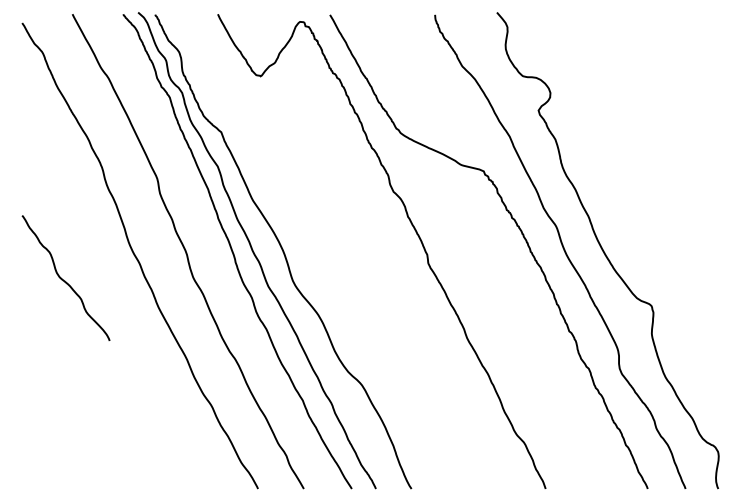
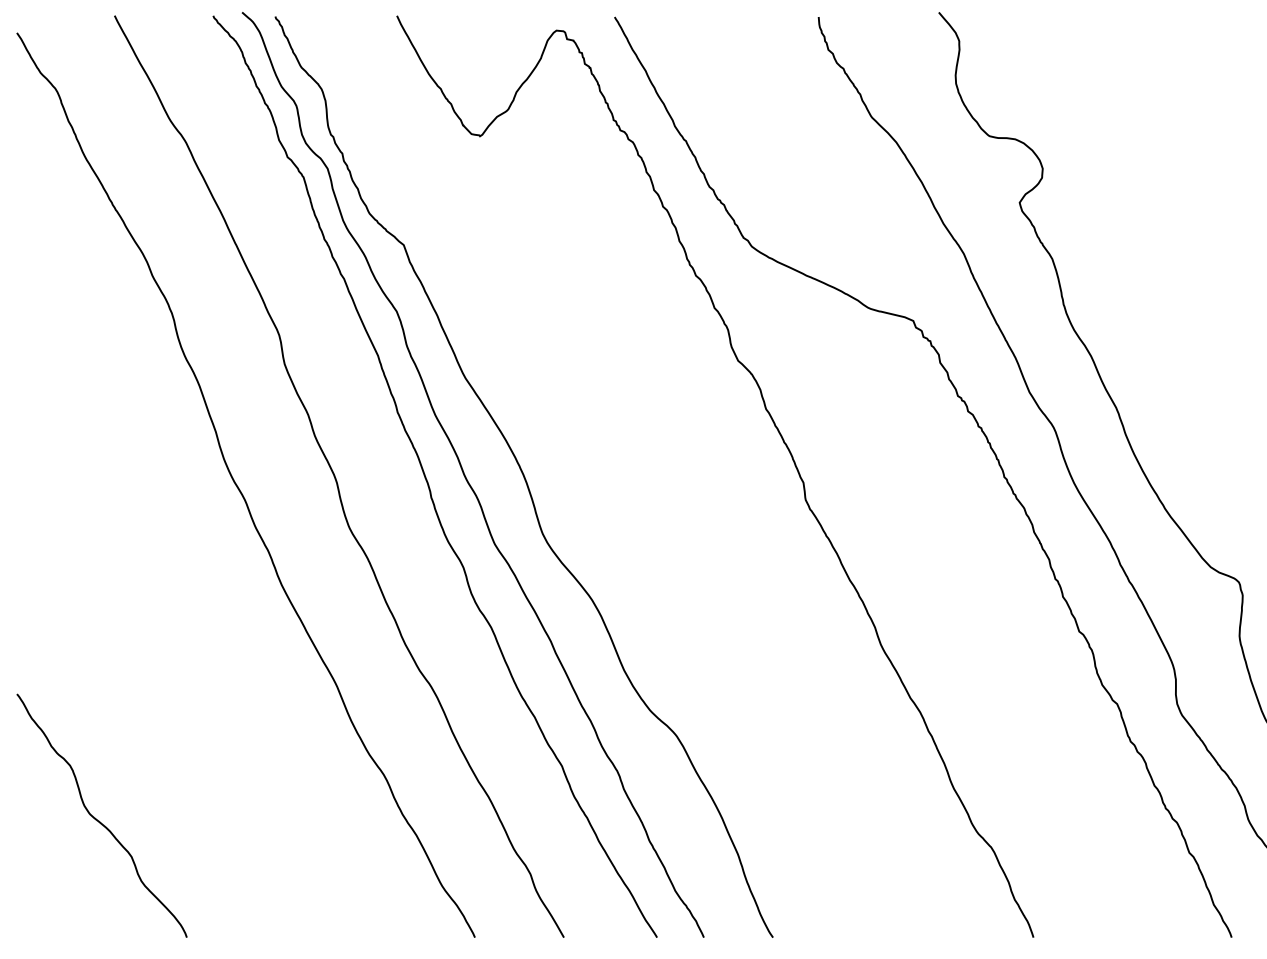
curve: (63, 279) -> (97, 818), moved

